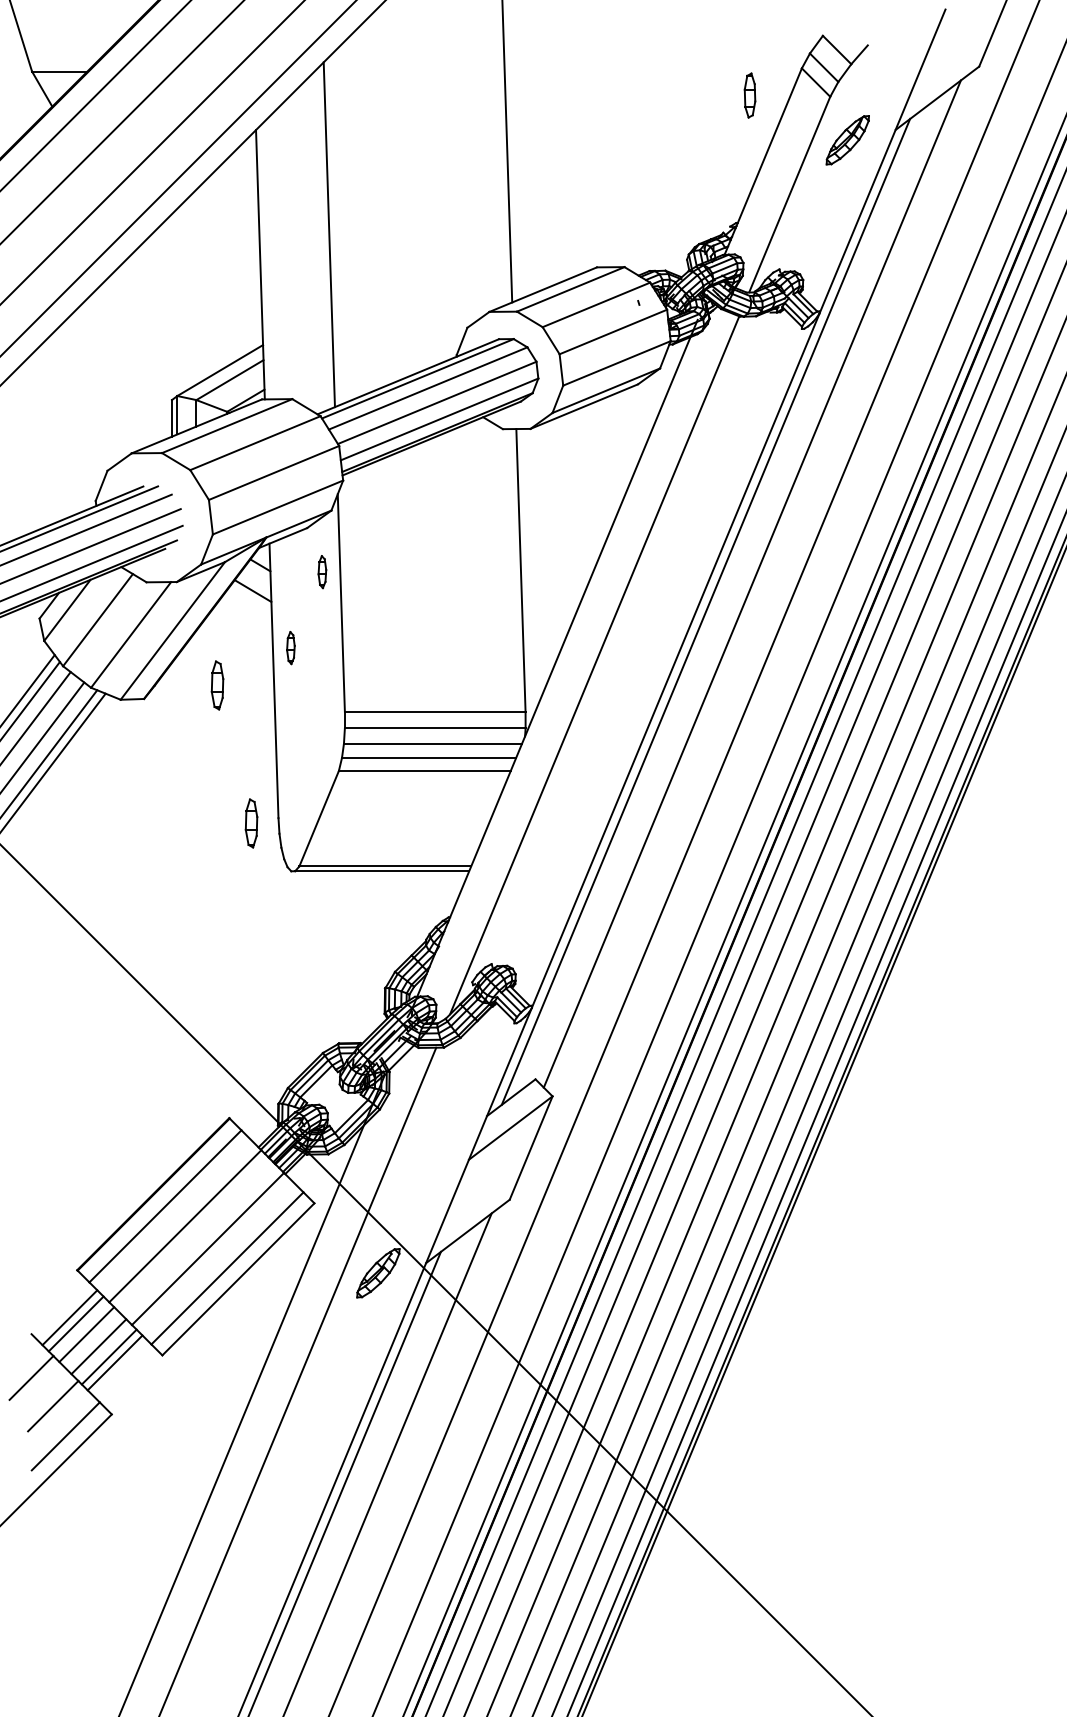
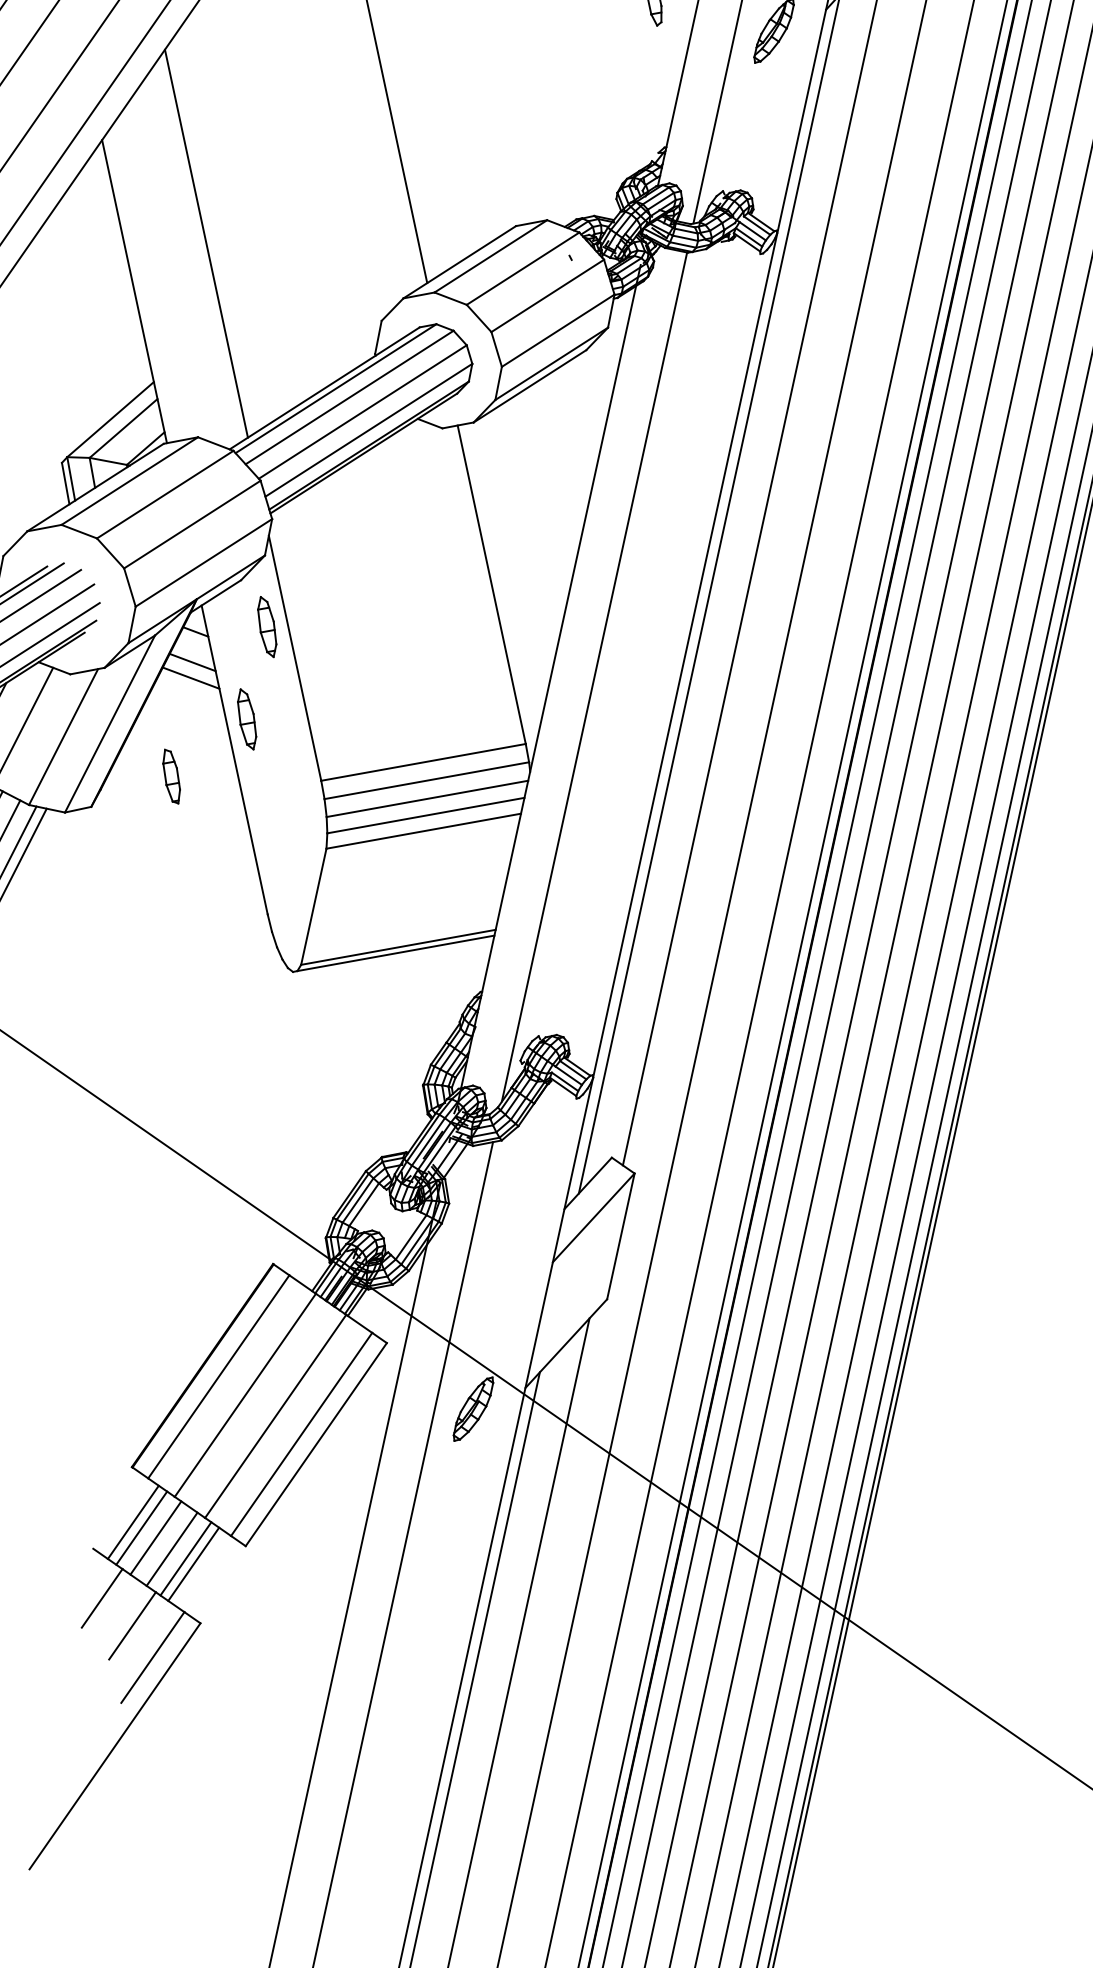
part: (322, 571) -> (267, 626), size x1.67
line: (248, 603) -> (190, 677), added
part: (290, 647) -> (246, 718), size x1.67
part: (251, 823) -> (238, 925), removed

